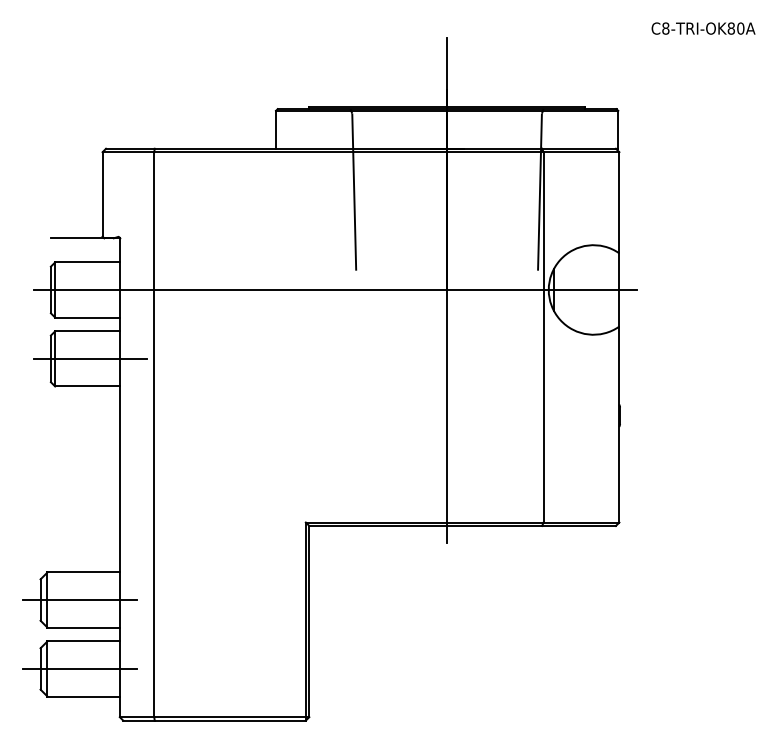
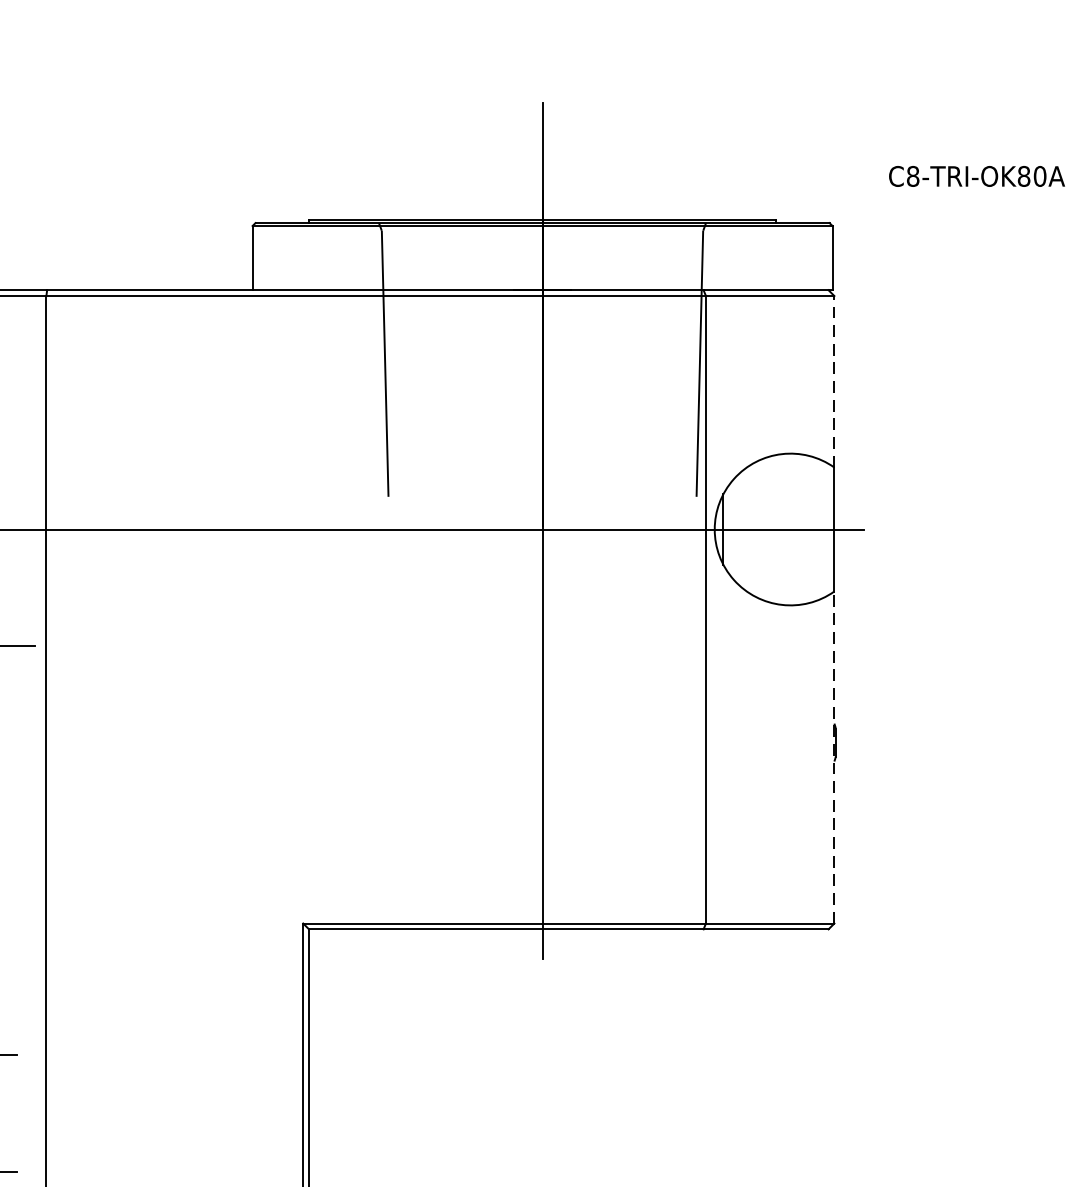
text: (703, 28) -> (976, 176), moved
line: (619, 202) -> (834, 381), solid -> dashed
line: (619, 424) -> (834, 757), solid -> dashed

